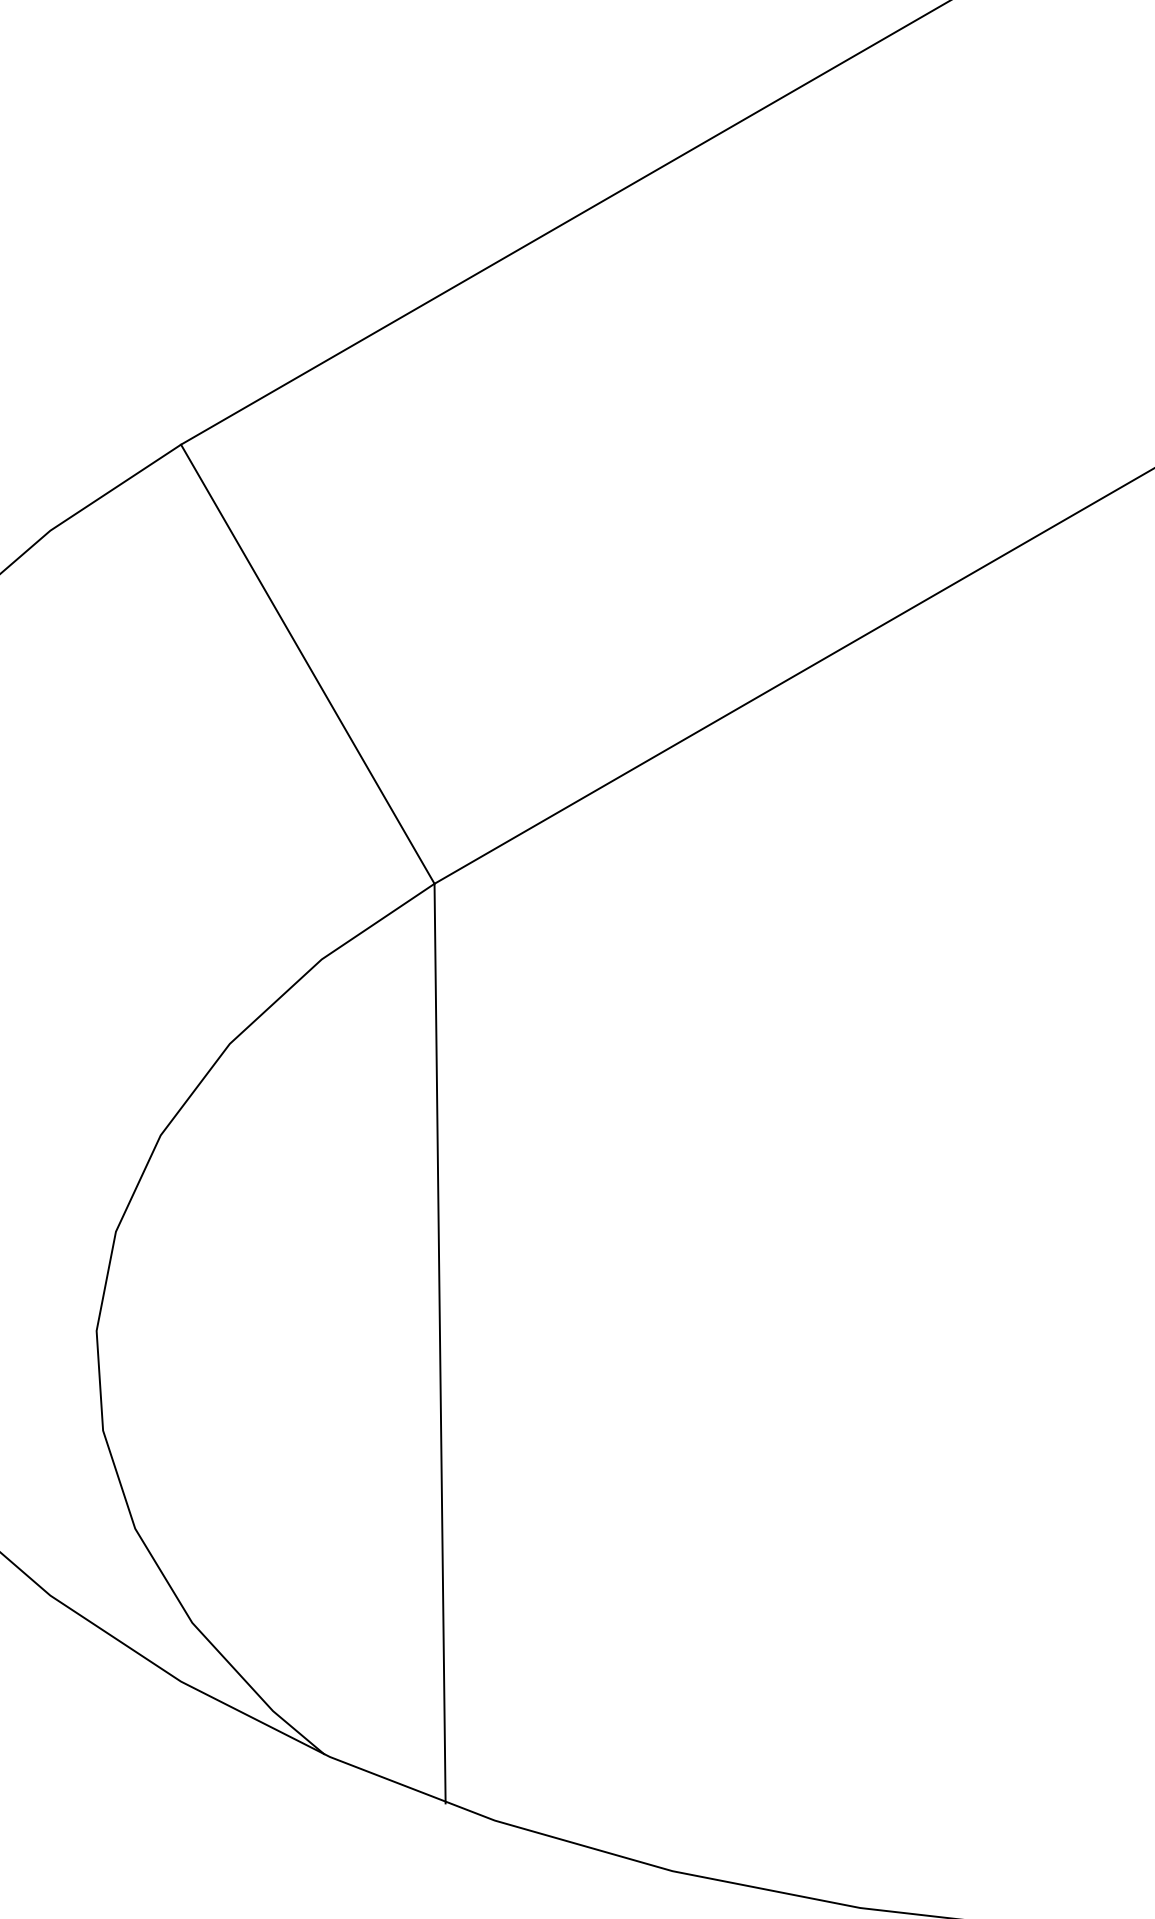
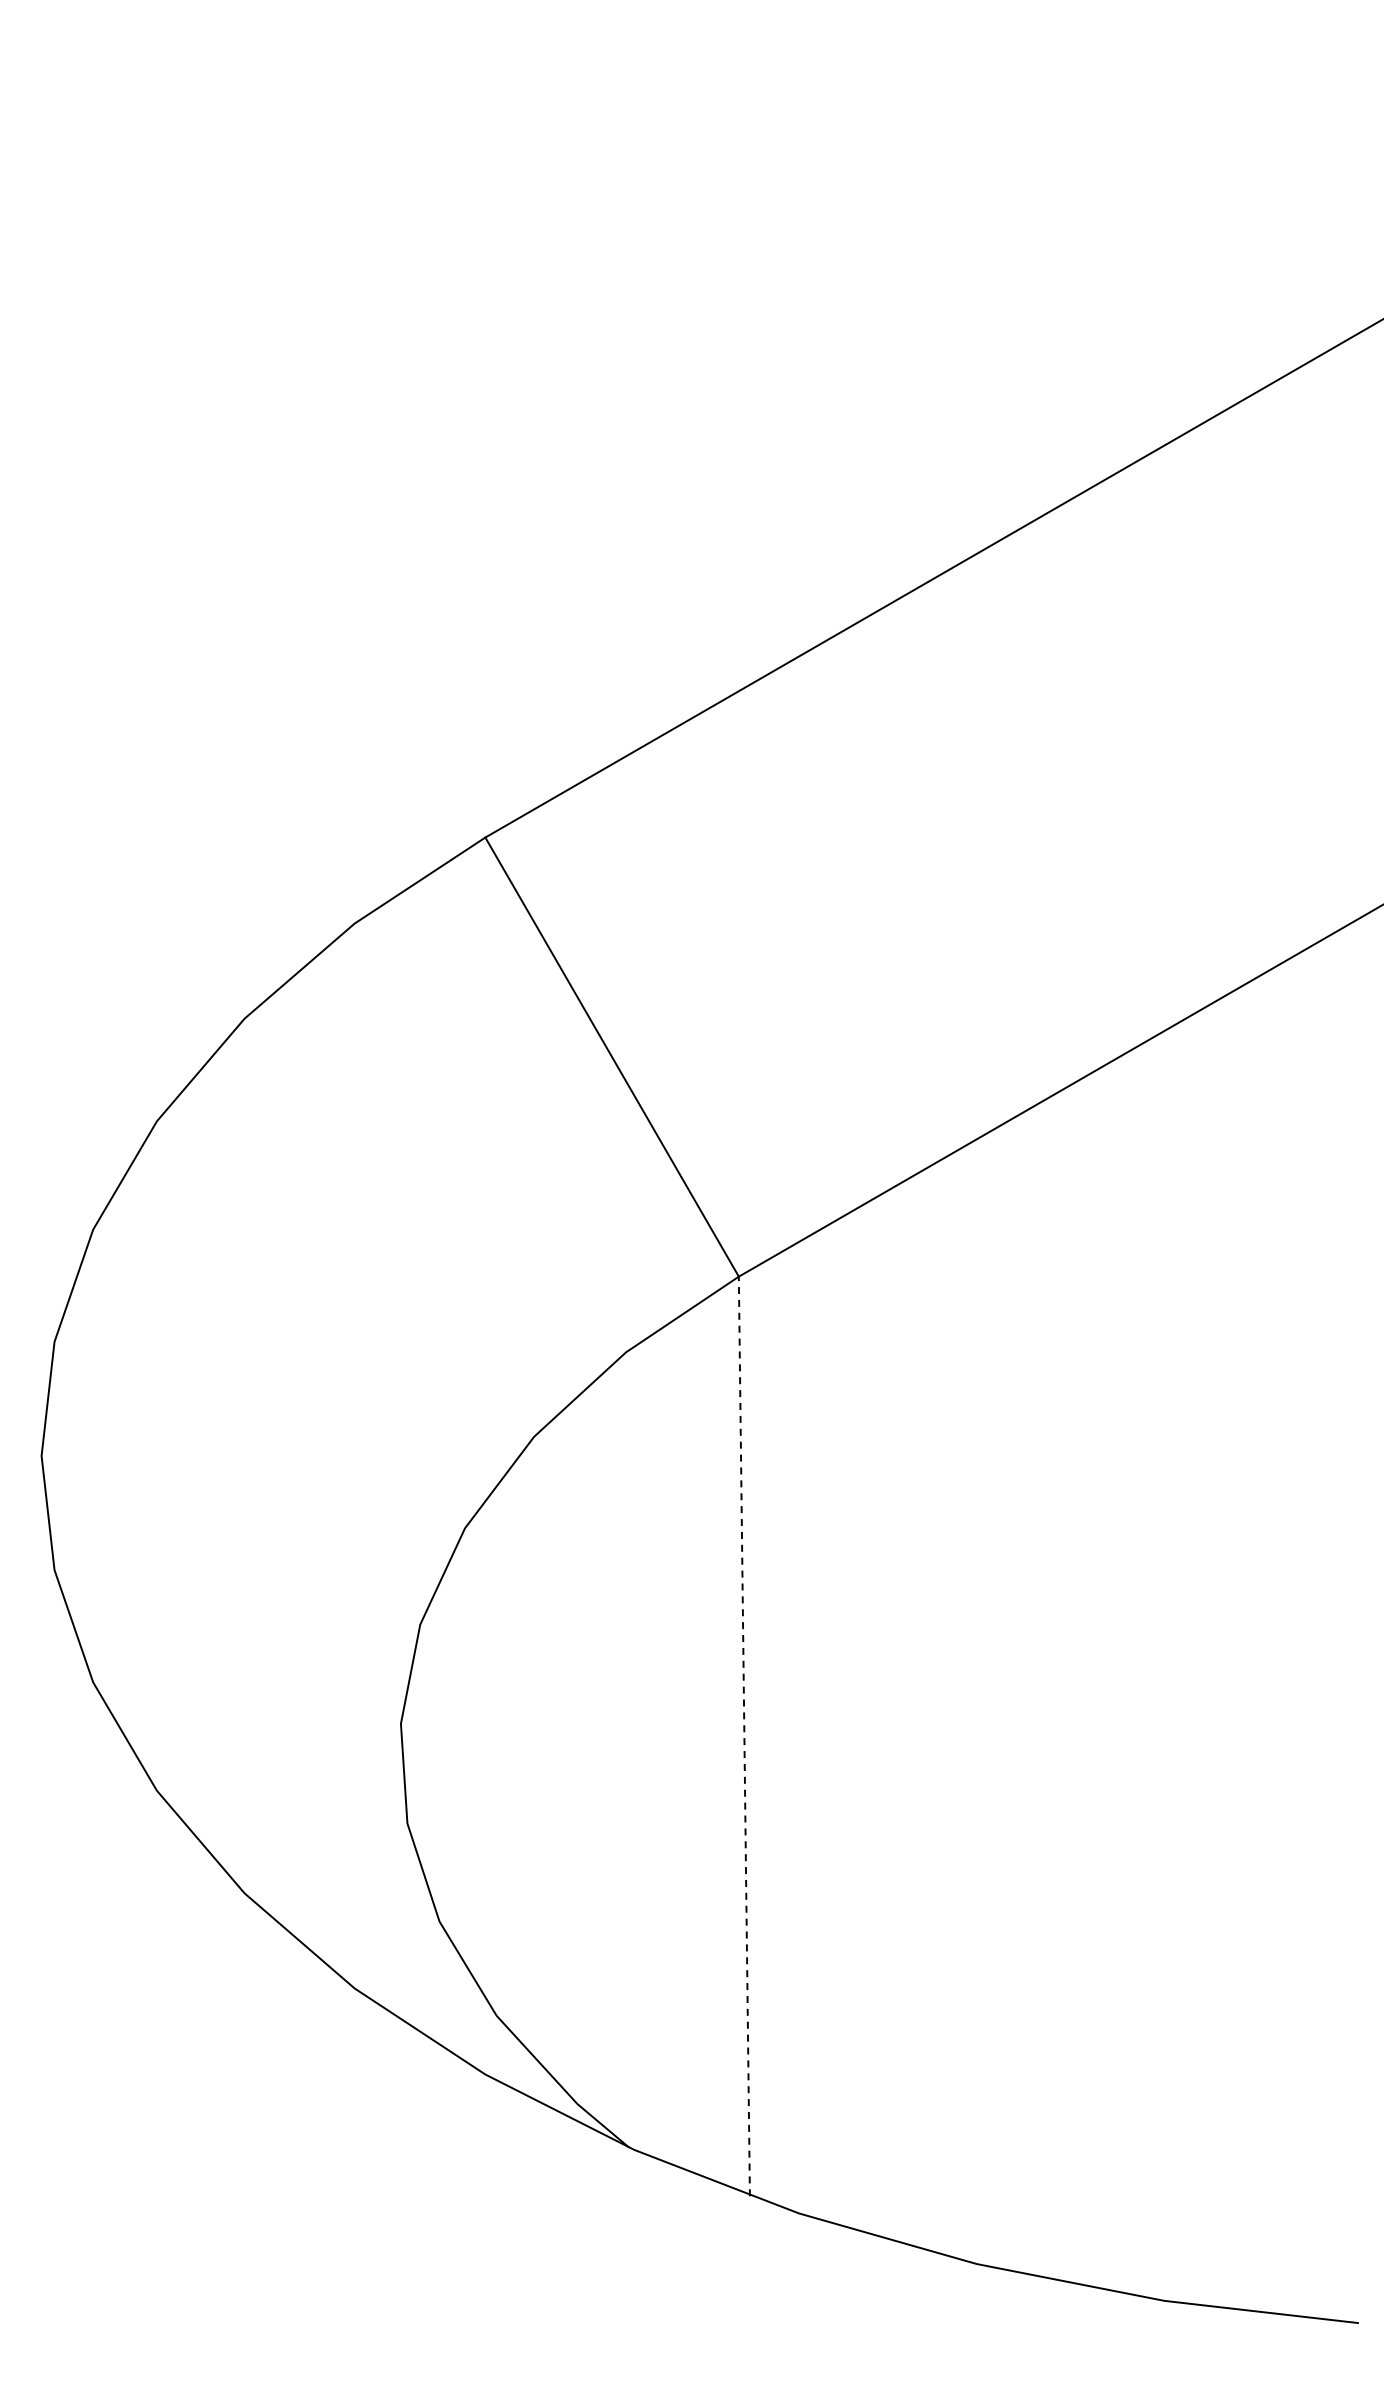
line: (440, 1343) -> (744, 1736), solid -> dashed

